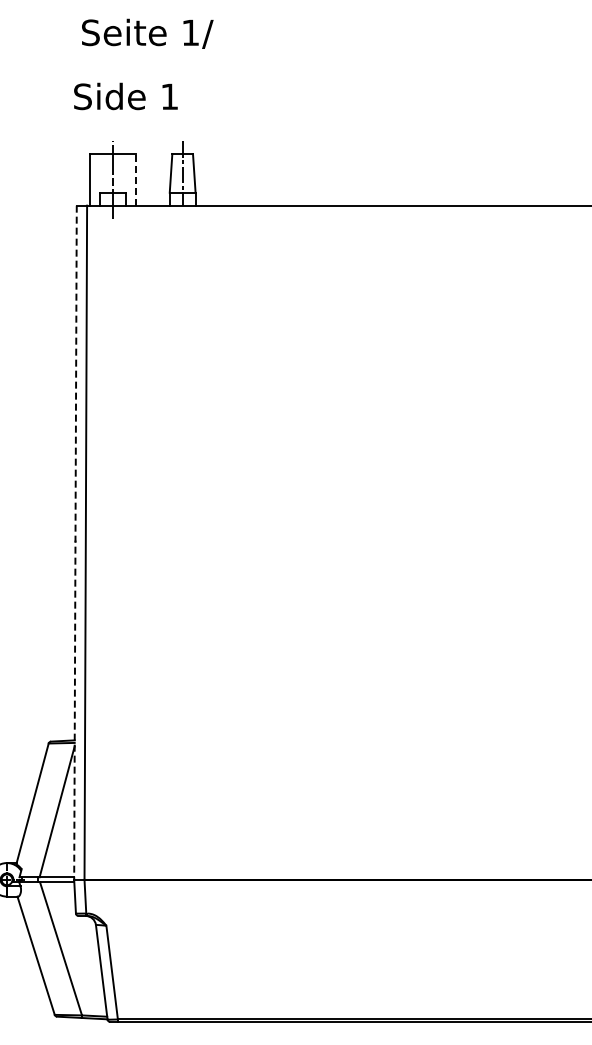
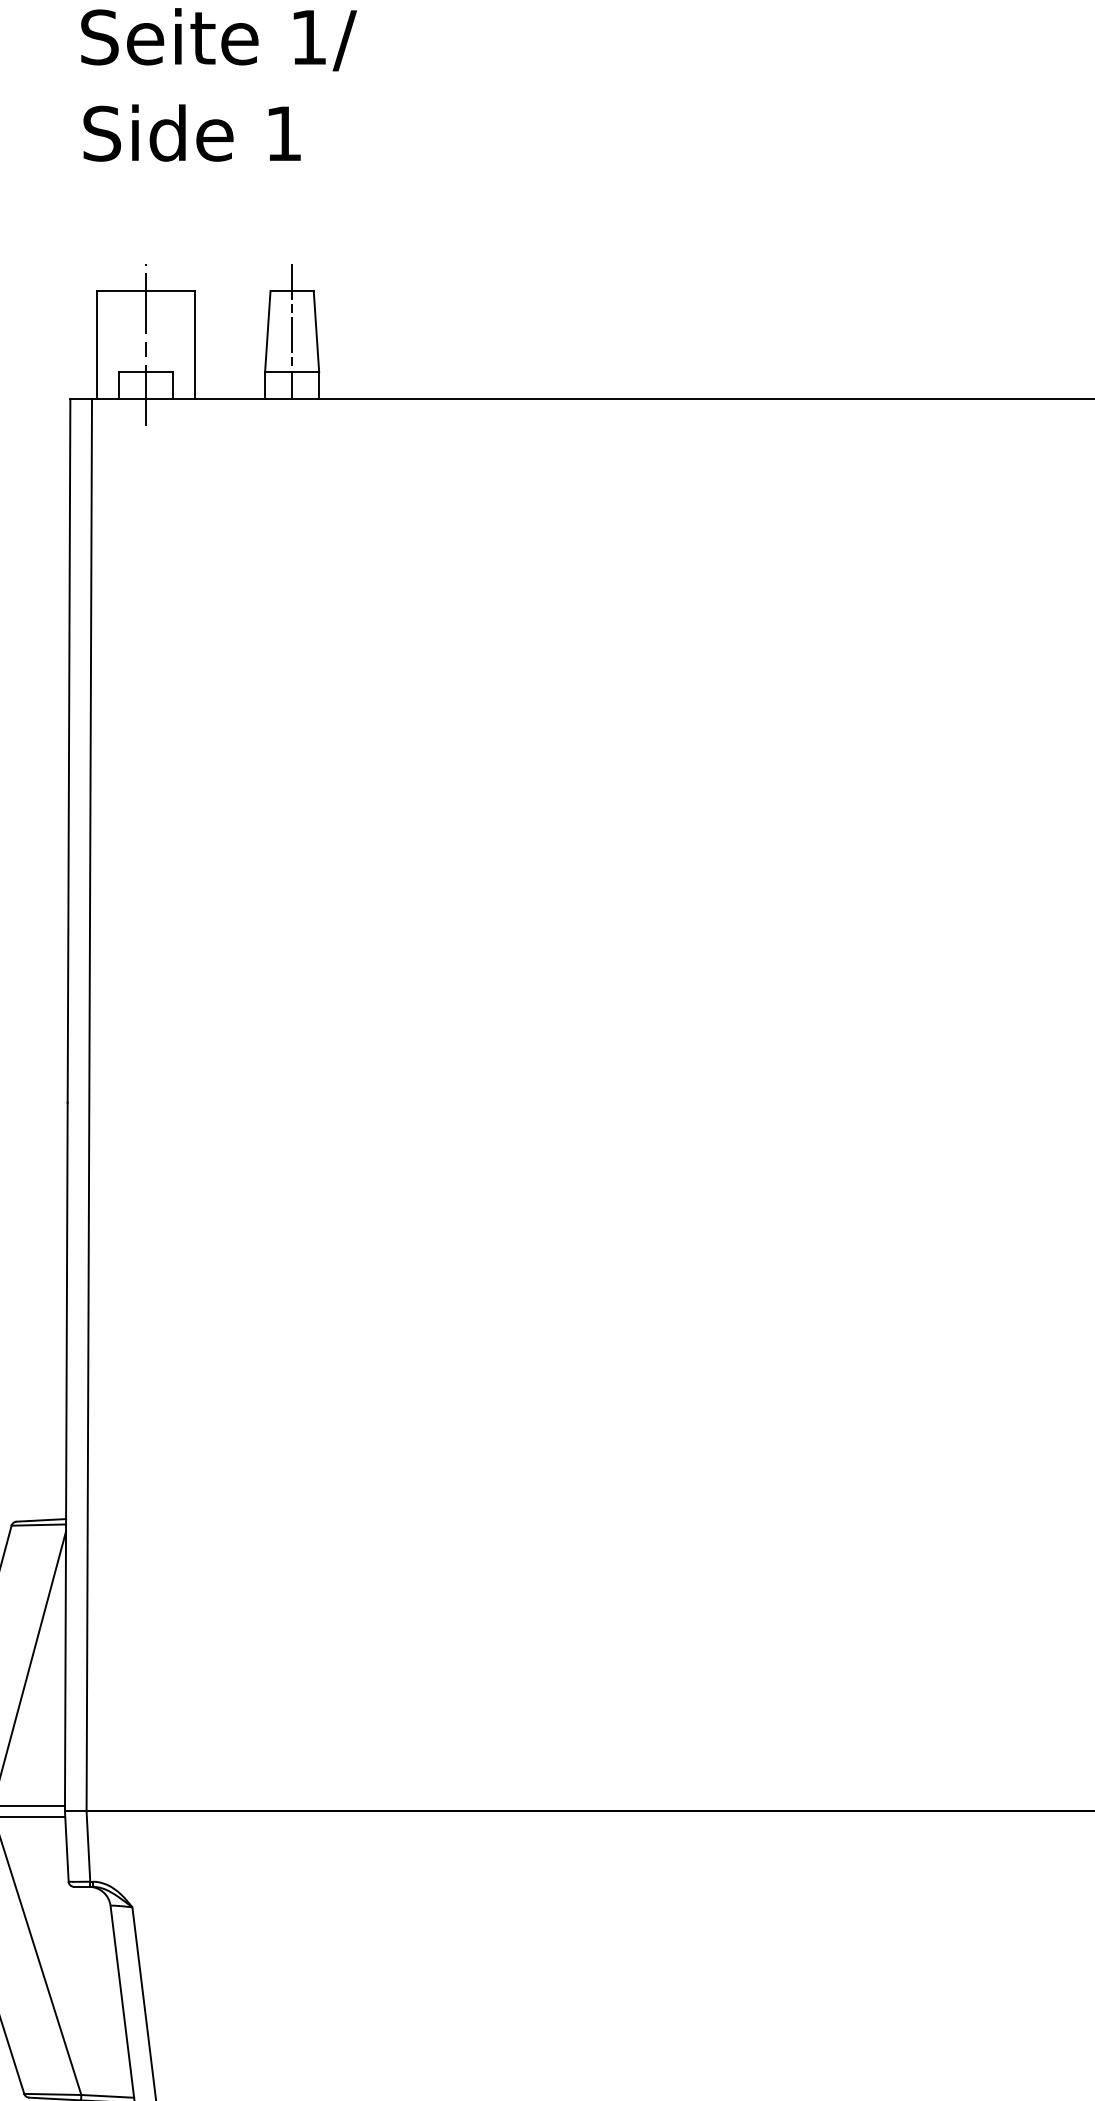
text: (125, 96) -> (191, 133), moved
line: (136, 179) -> (195, 344), dashed -> solid
line: (75, 543) -> (67, 1106), dashed -> solid

